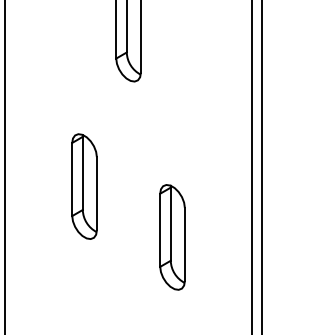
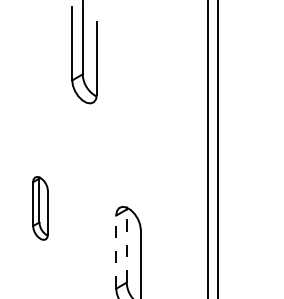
part: (84, 186) -> (40, 208), size x0.6
line: (170, 224) -> (126, 246), solid -> dashed
line: (160, 230) -> (116, 252), solid -> dashed

